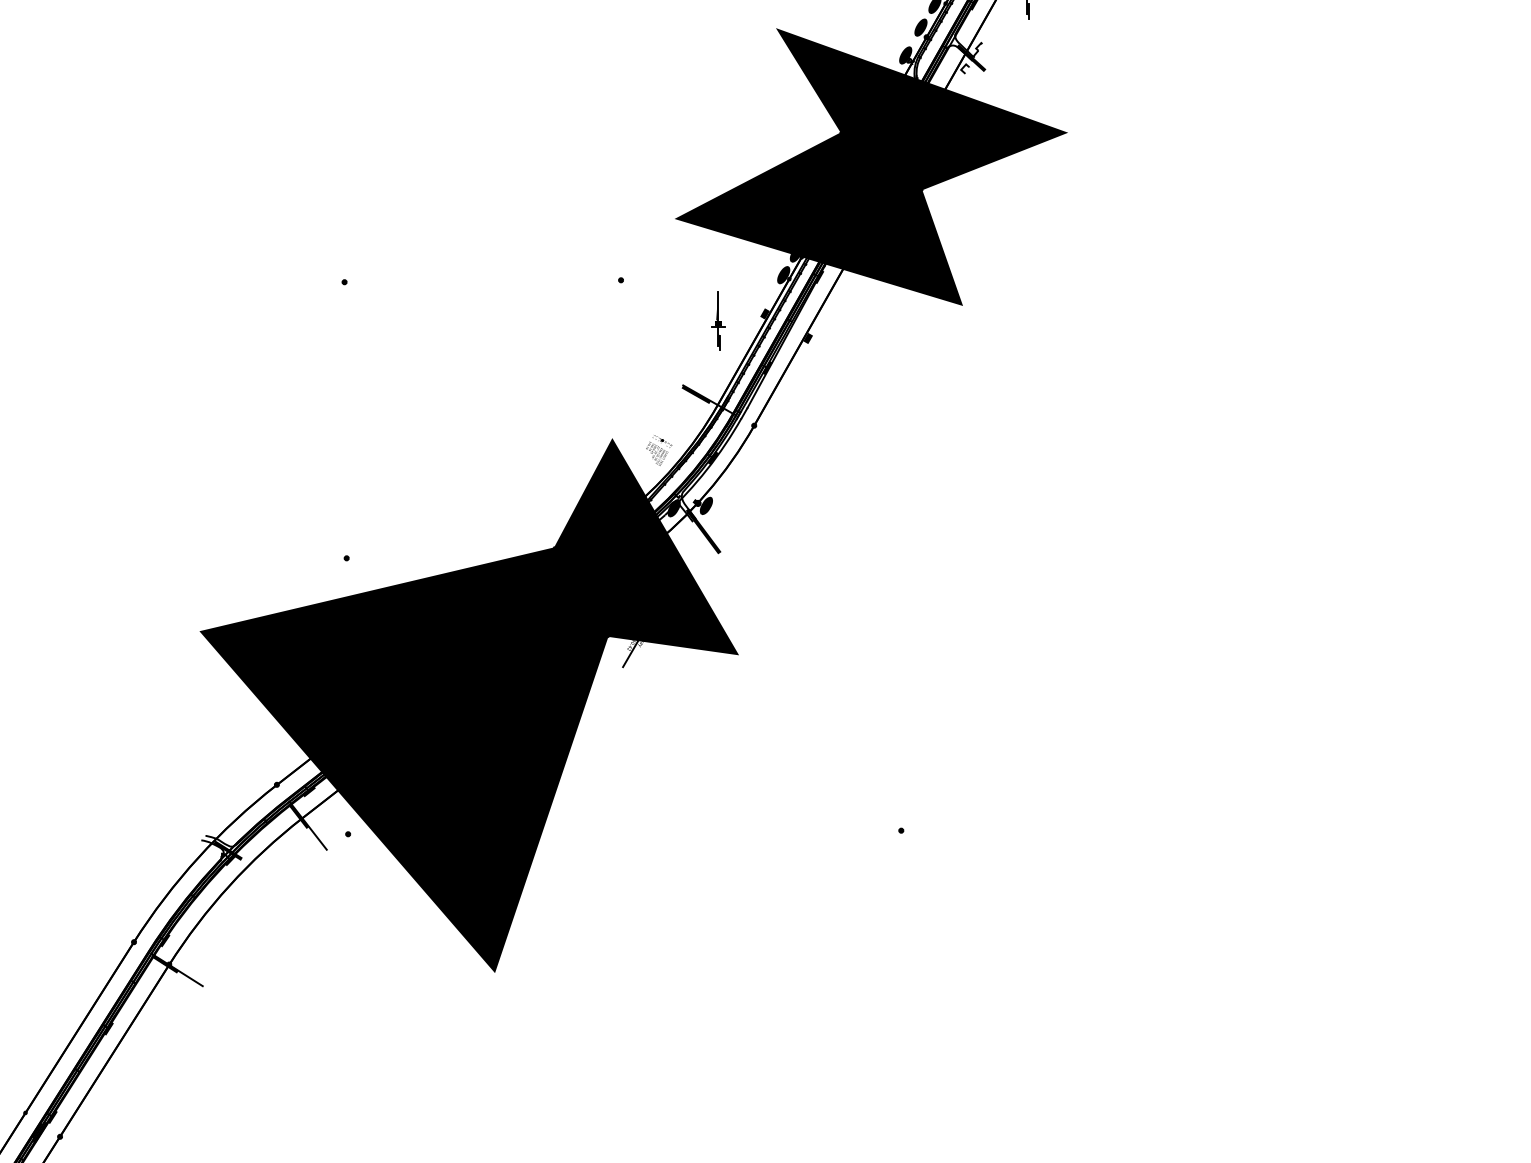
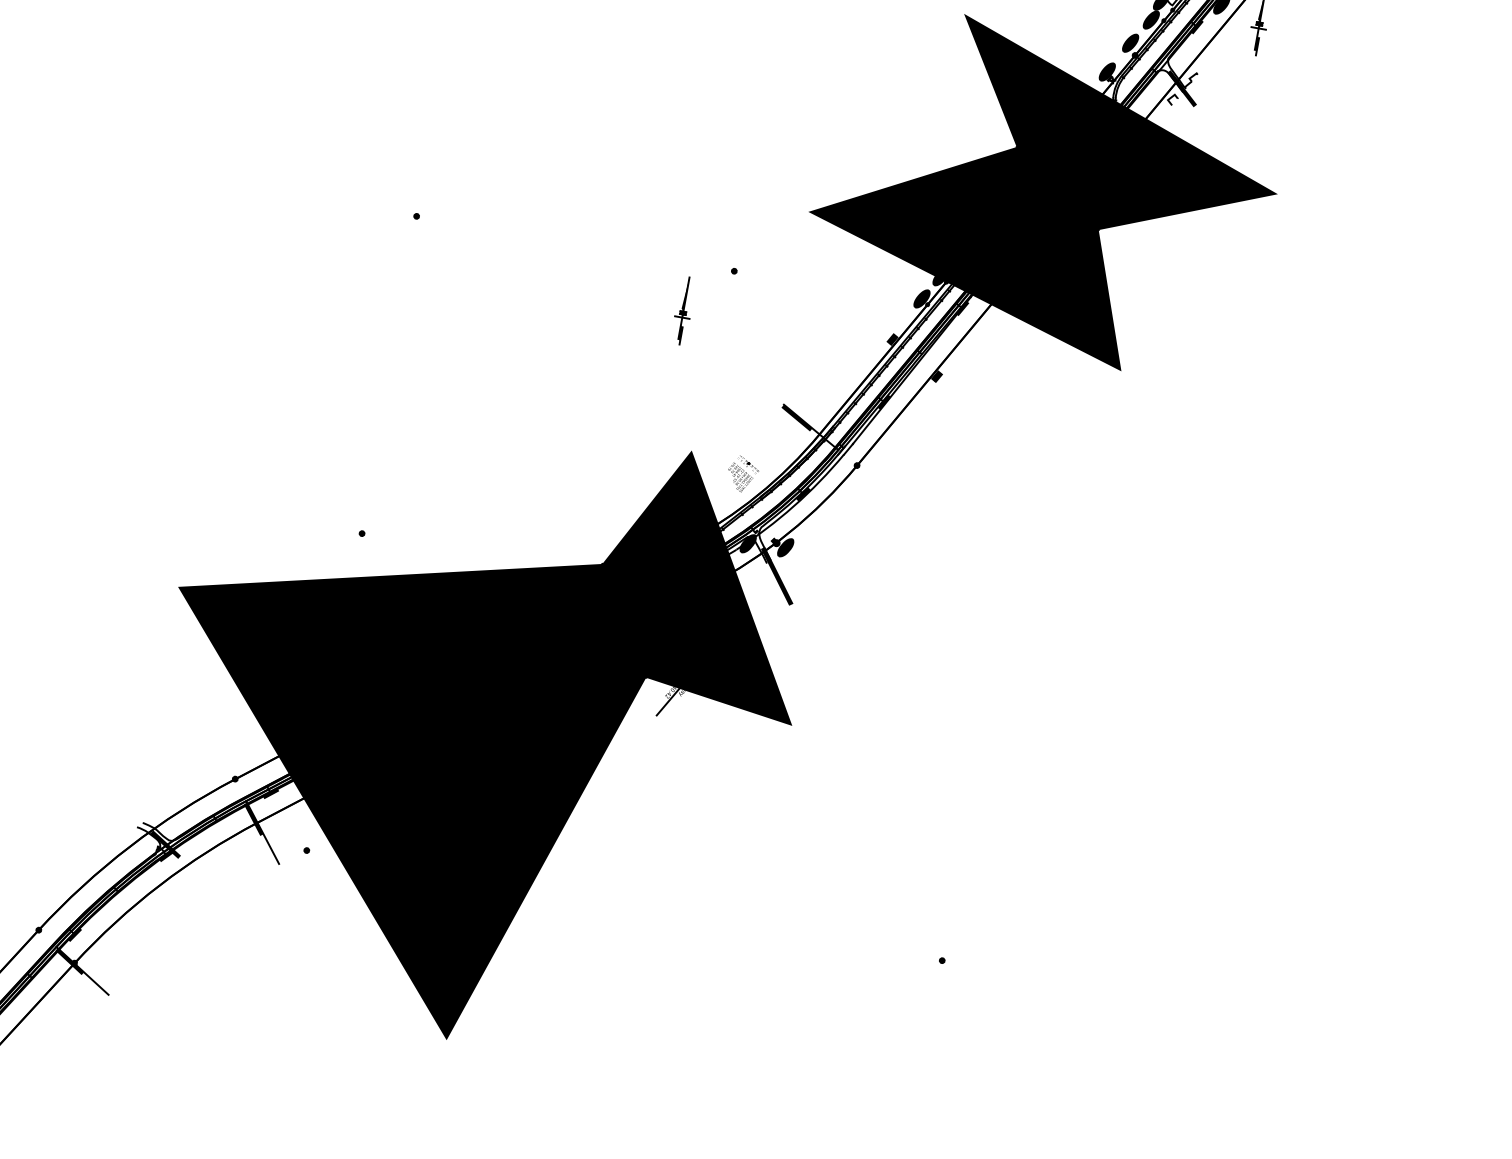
part: (718, 320) -> (684, 309), moved

